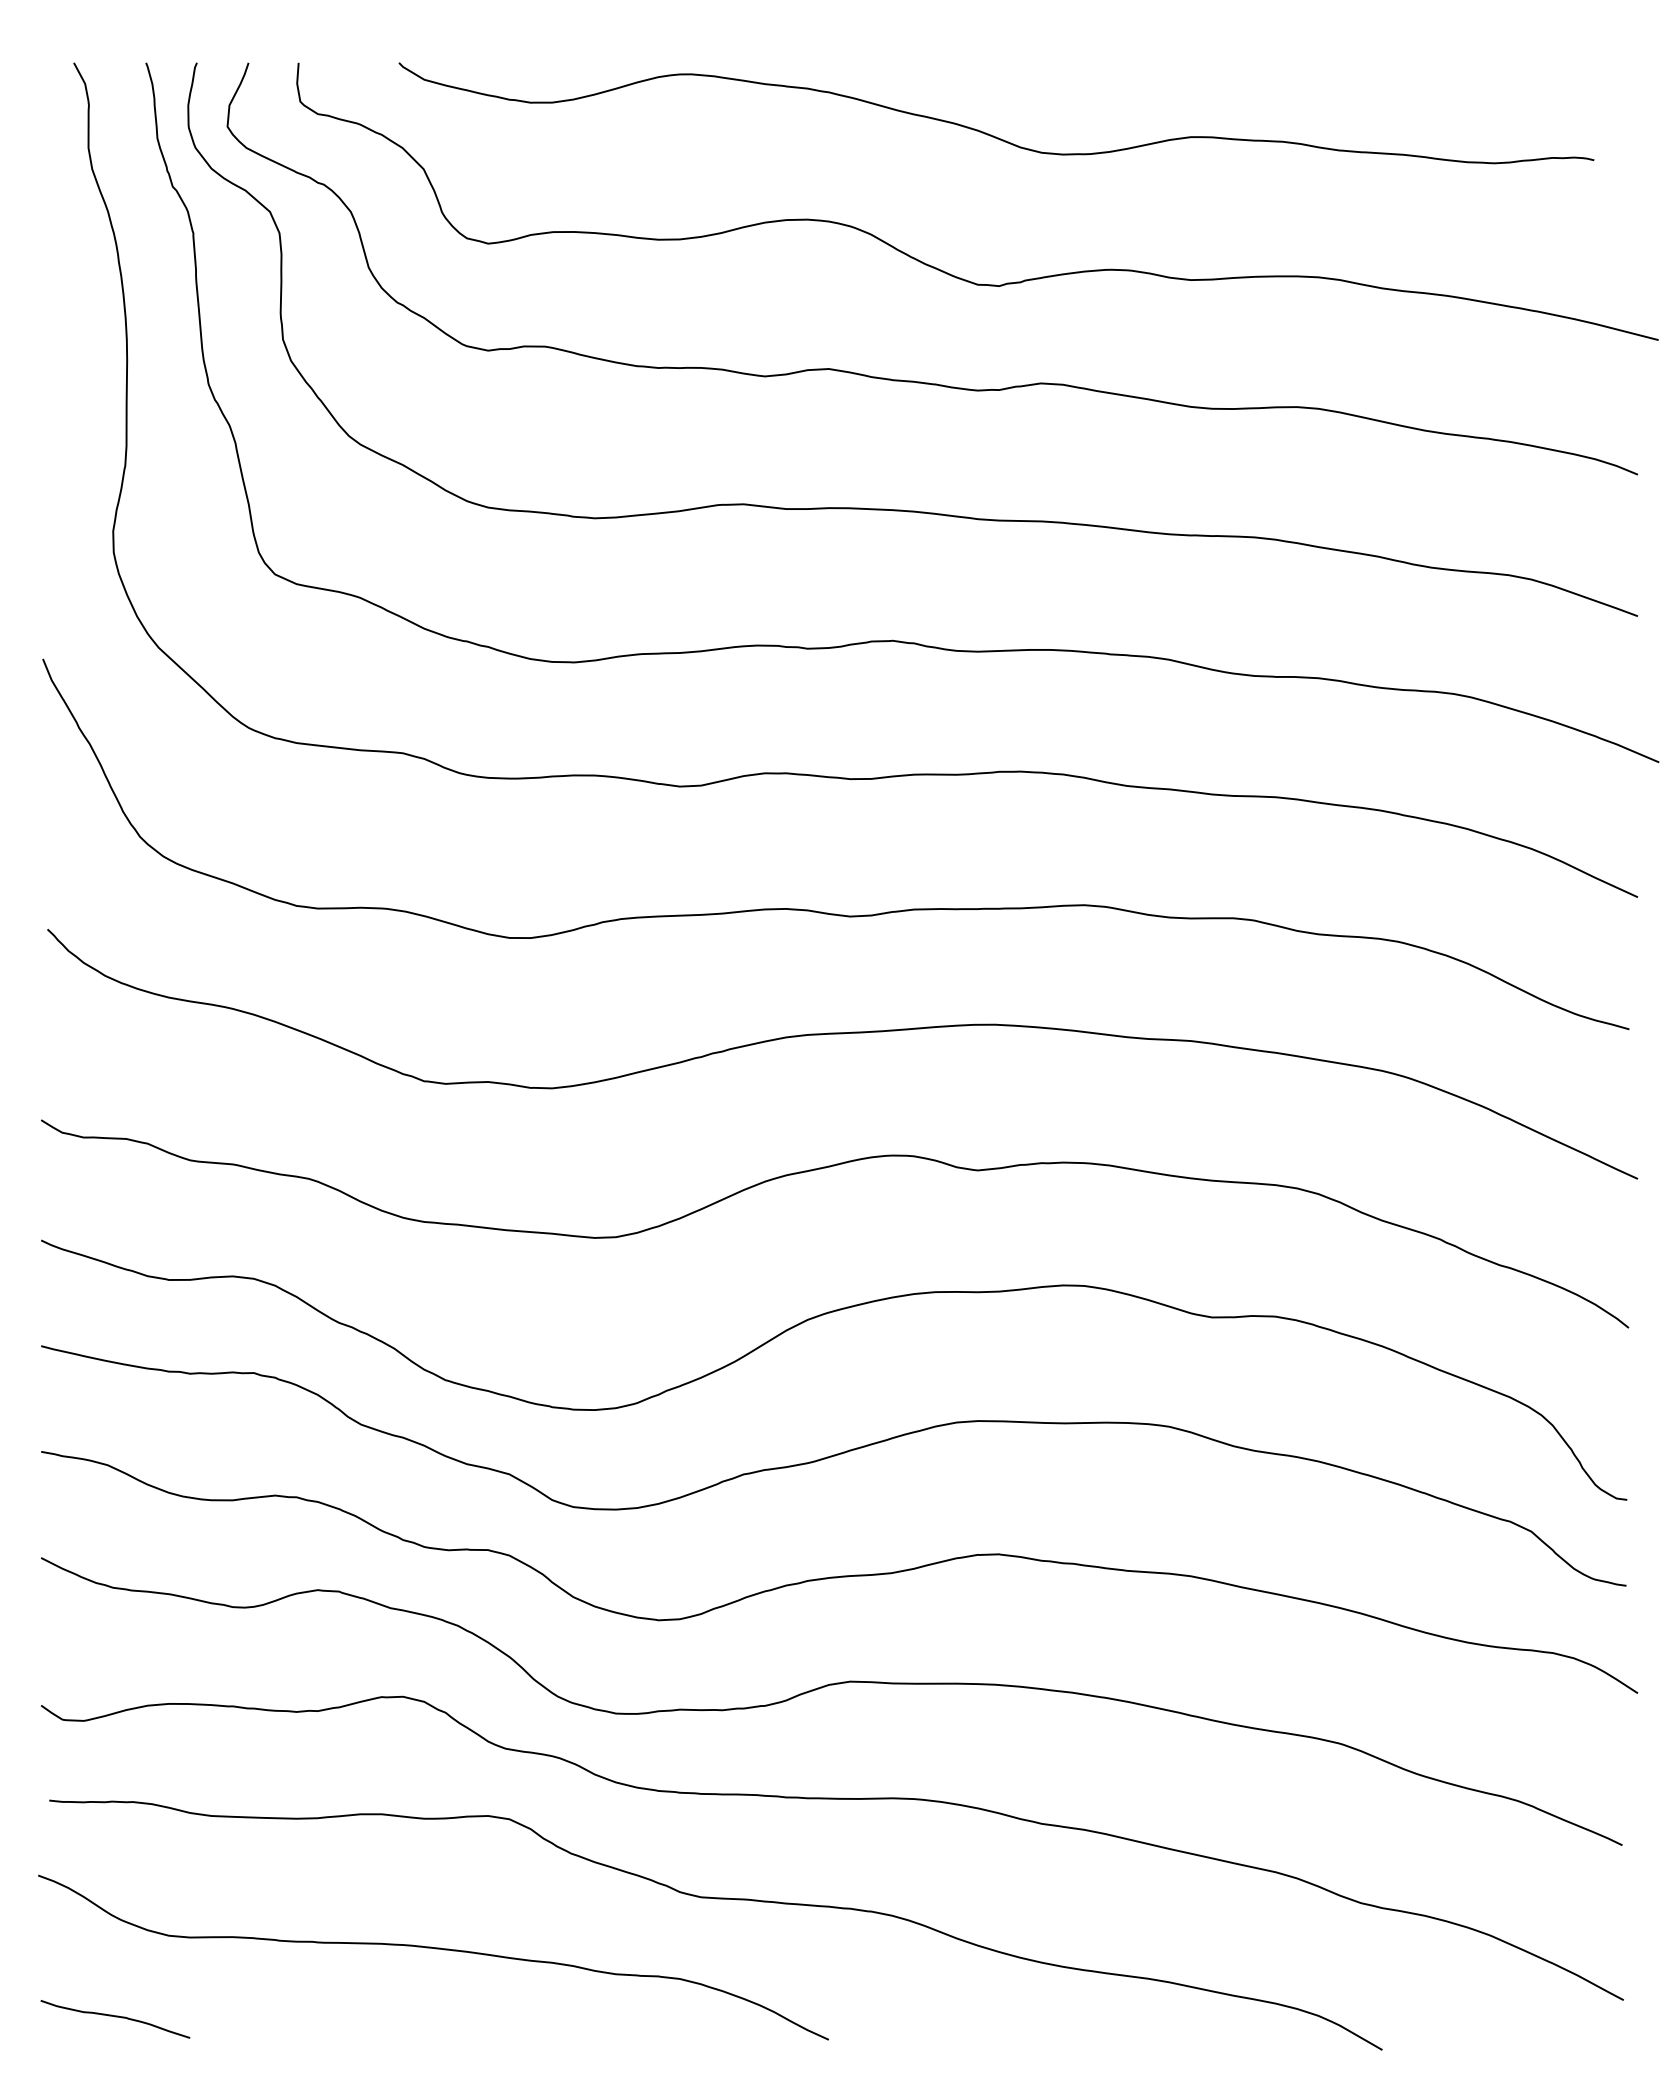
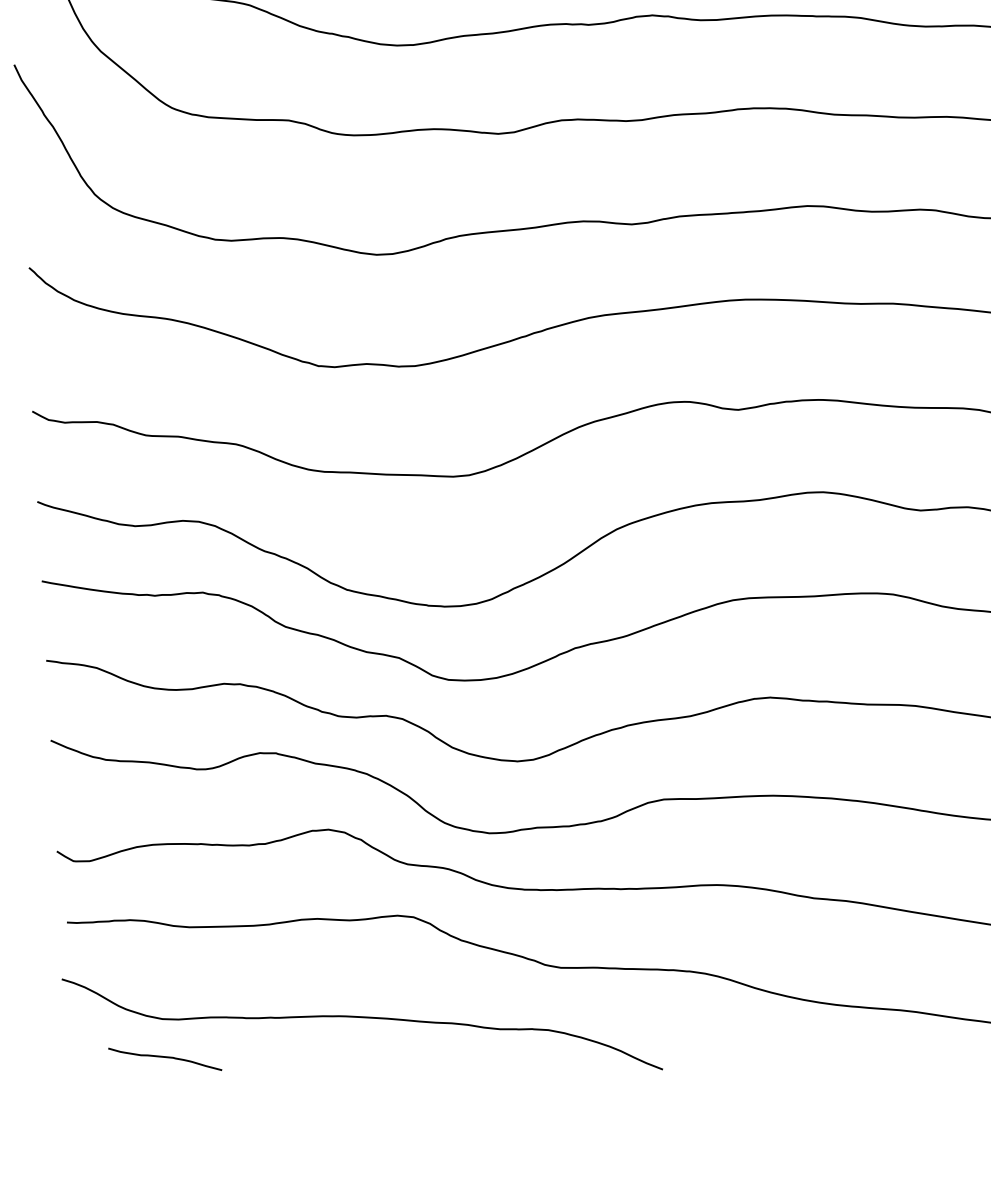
curve: (115, 2017) -> (165, 1057), moved

